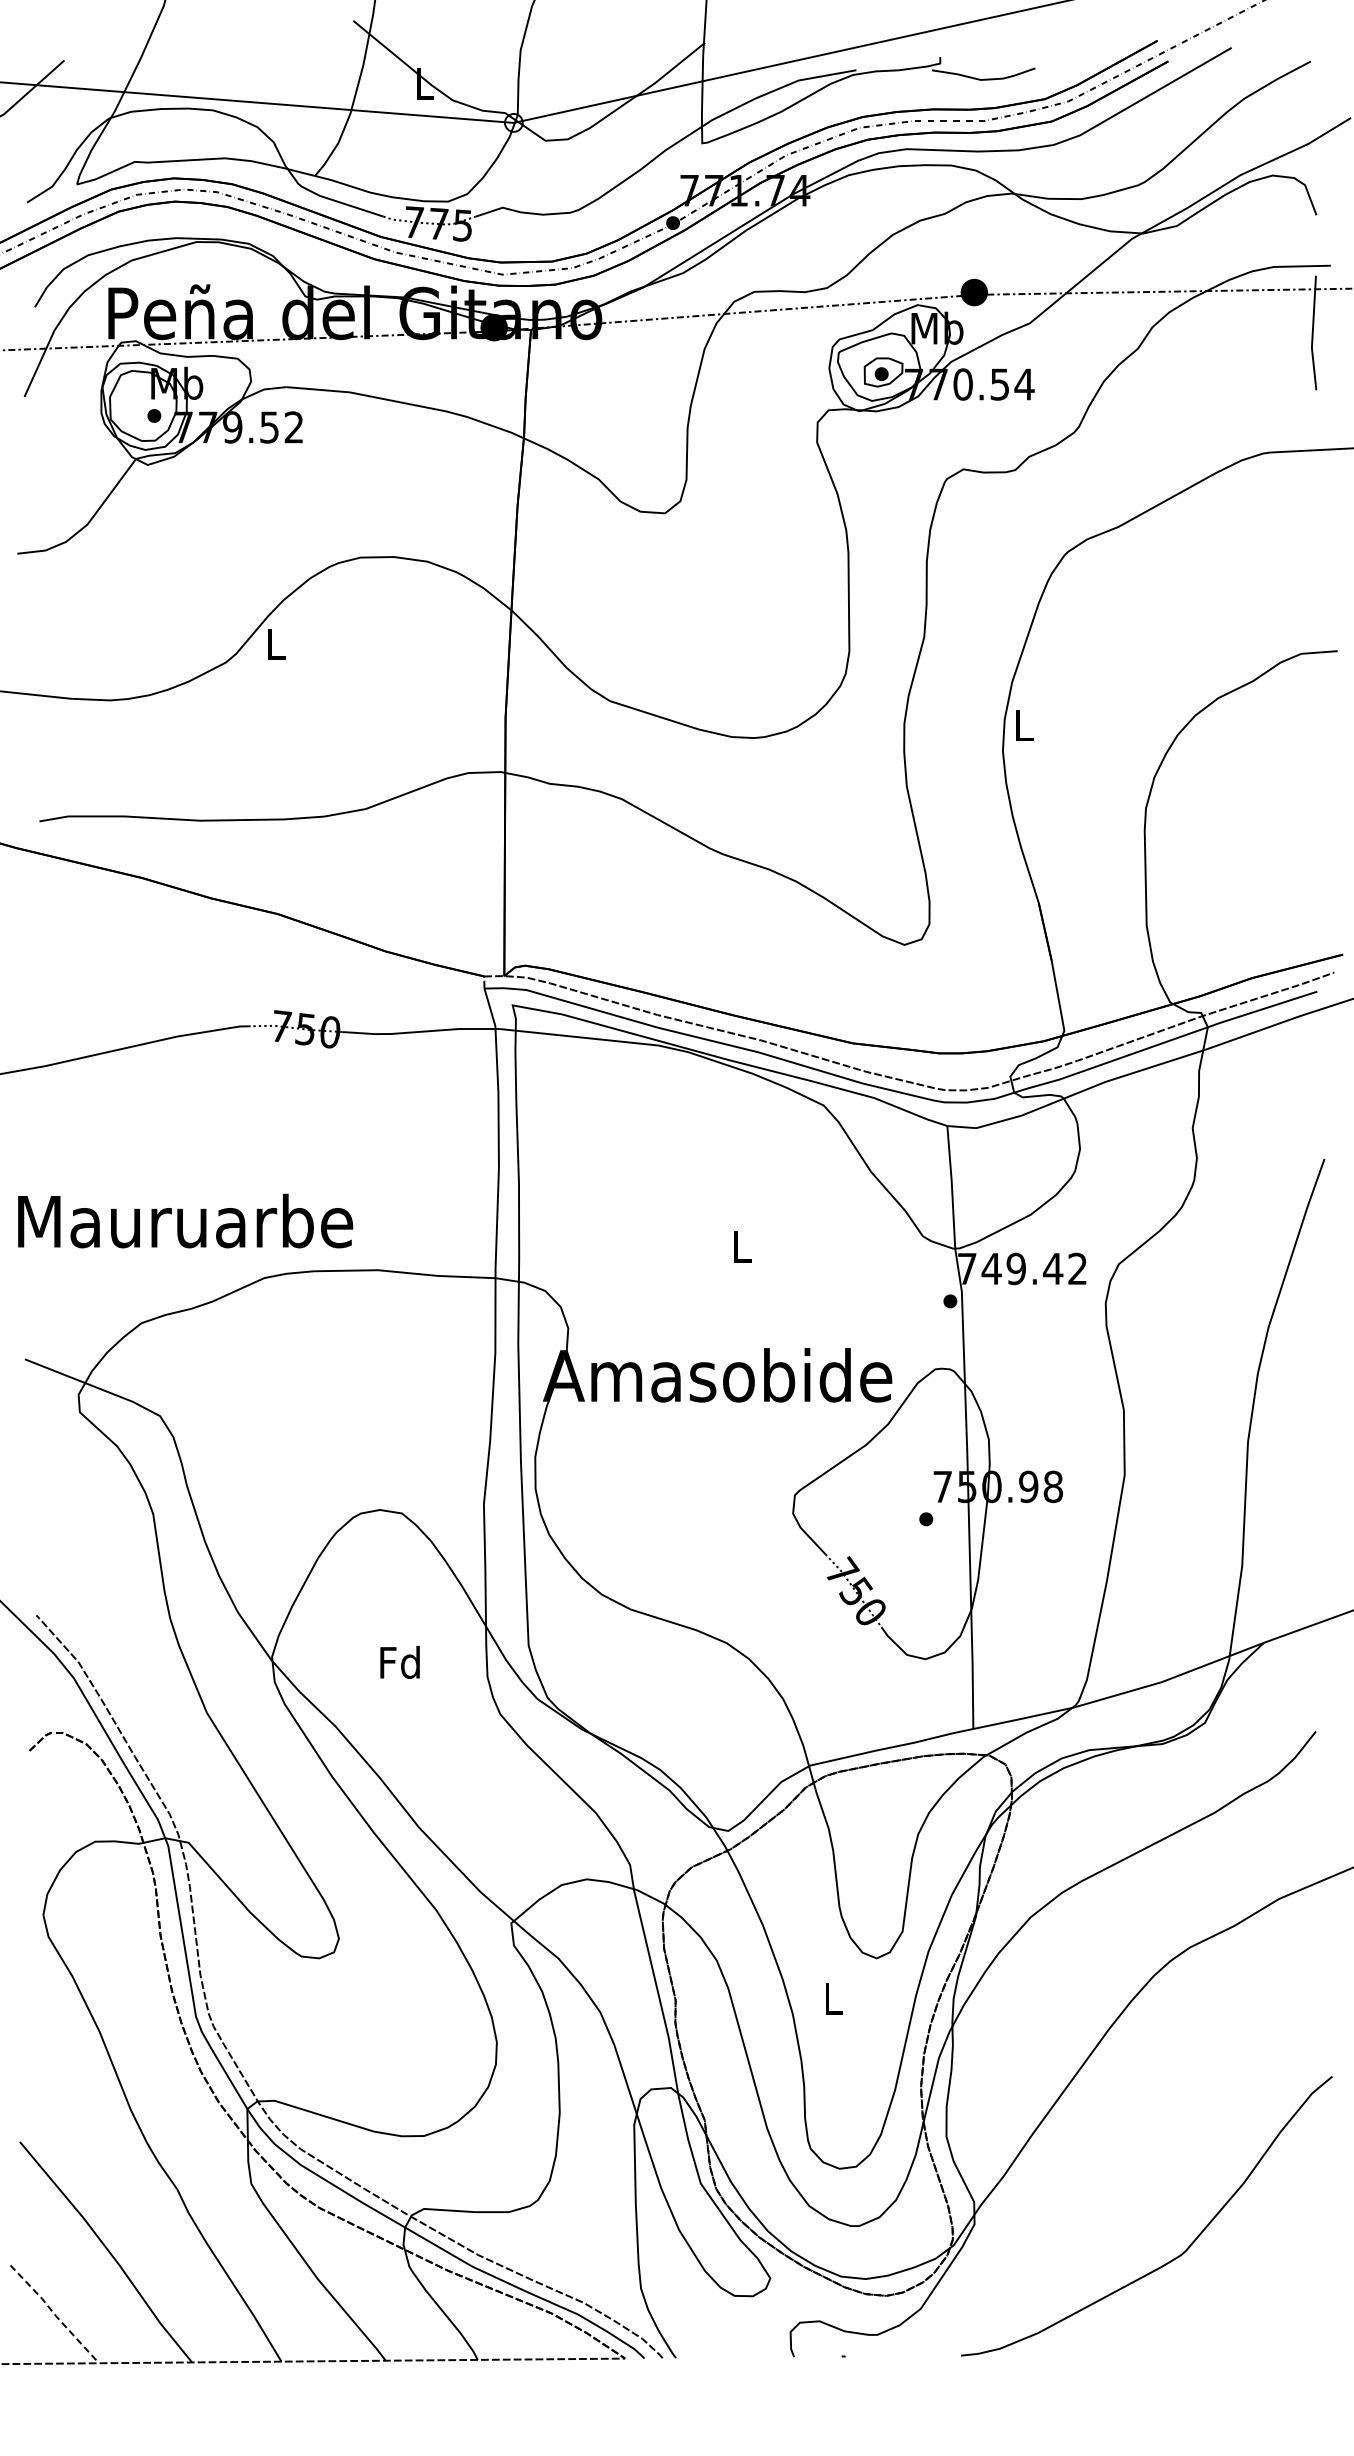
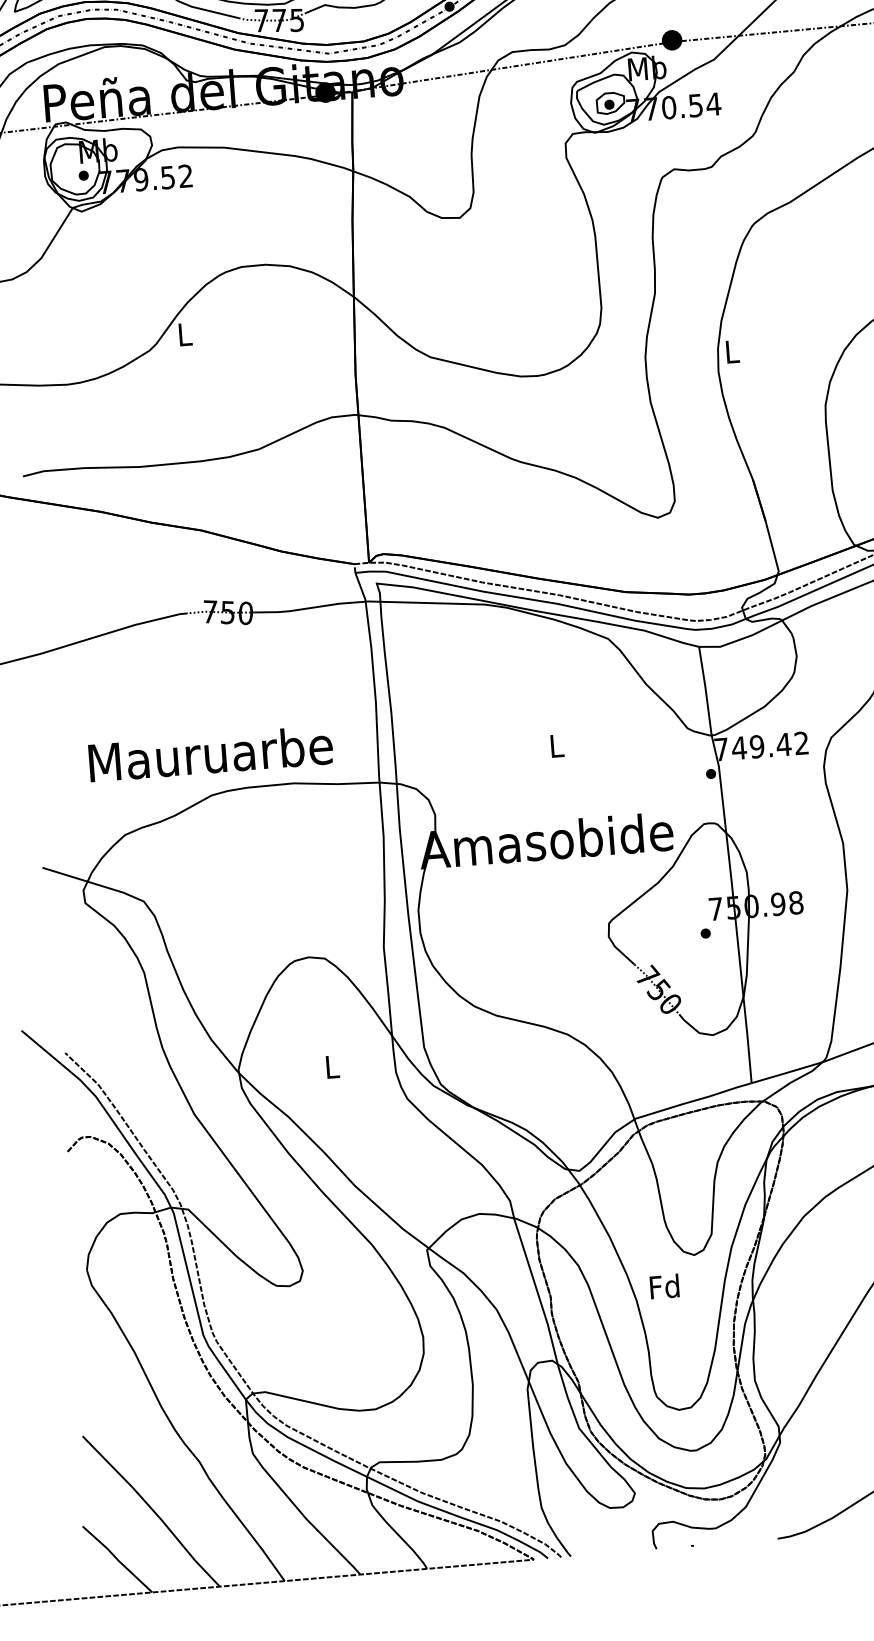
text: (185, 1220) -> (210, 753), moved
text: (399, 1661) -> (331, 1066), Fd -> L
text: (832, 1998) -> (664, 1286), L -> Fd
line: (54, 2314) -> (117, 1559), dashed -> solid

